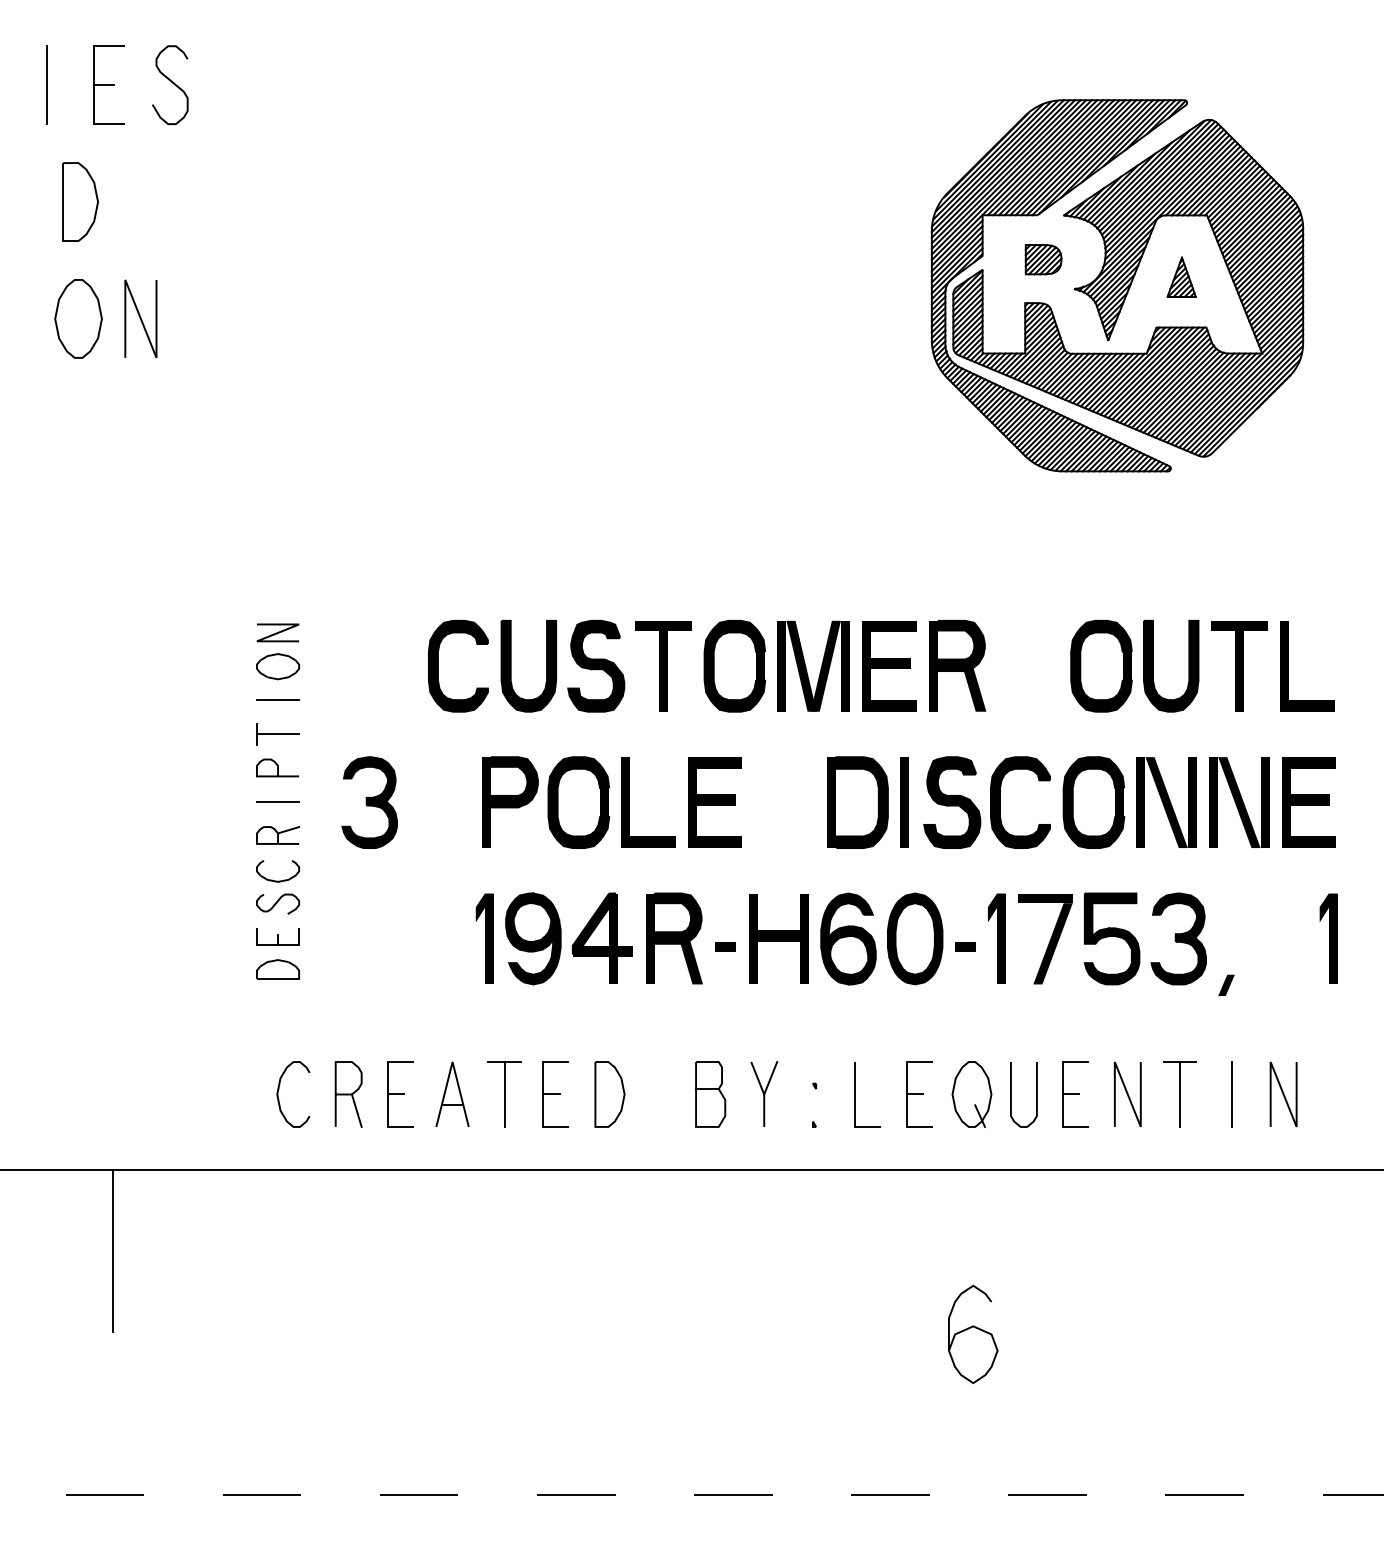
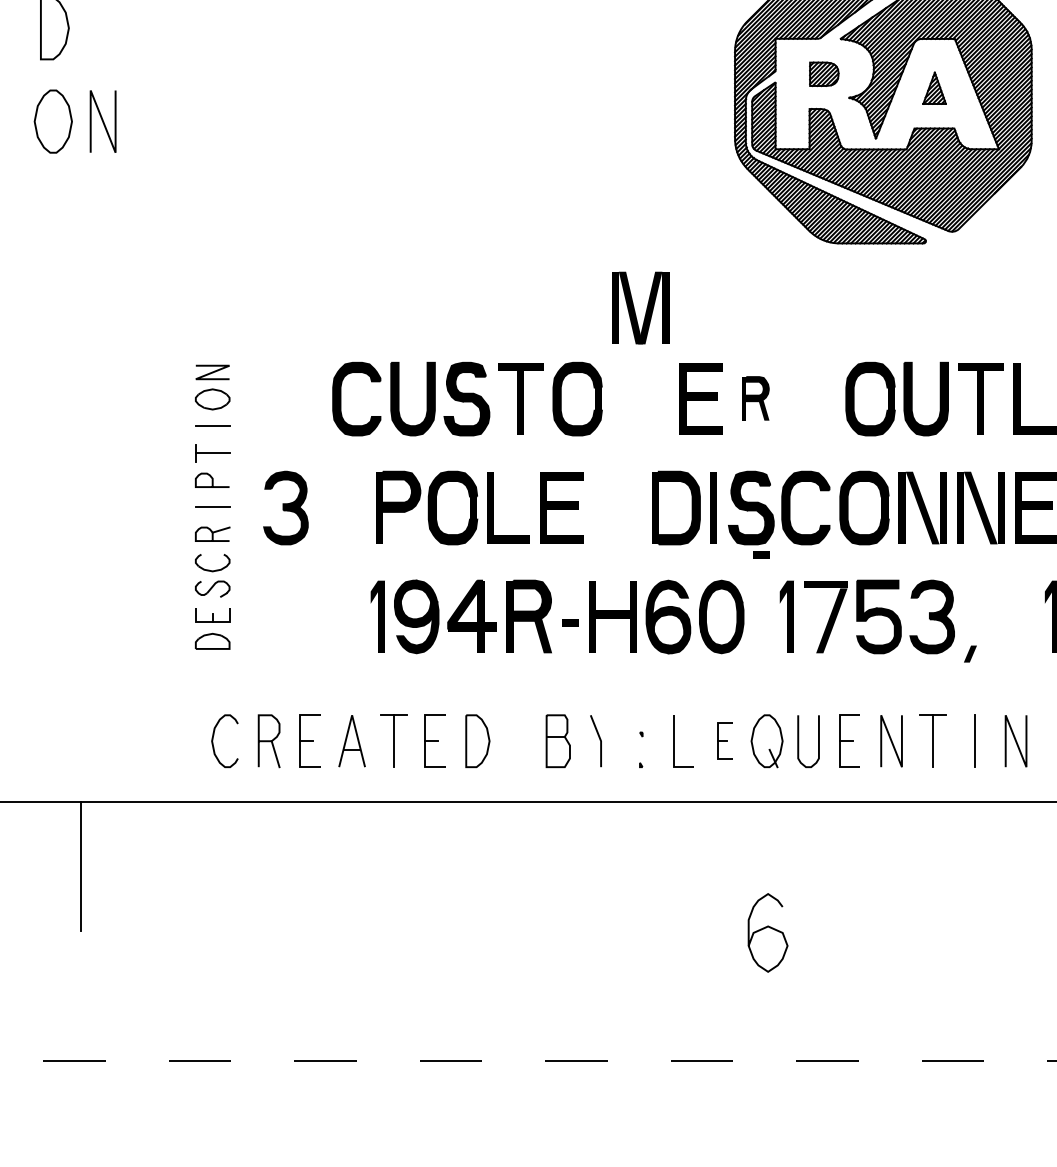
part: (957, 665) -> (755, 398), size x0.6
part: (806, 666) -> (634, 308), moved
part: (965, 946) -> (761, 555), moved
line: (770, 1078) -> (606, 728), removed
part: (919, 1094) -> (725, 741), size x0.7

